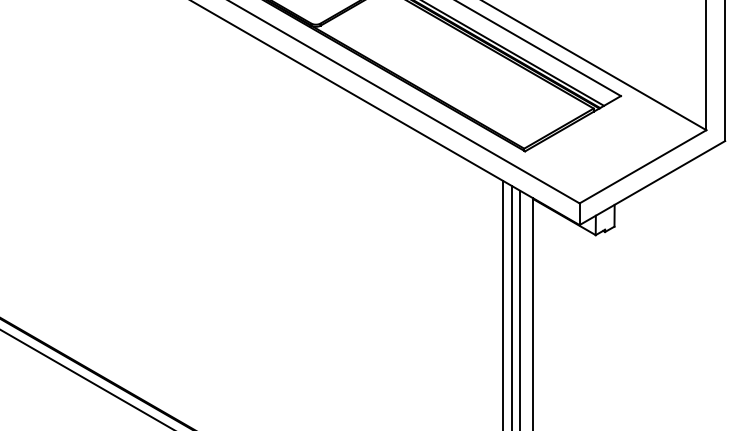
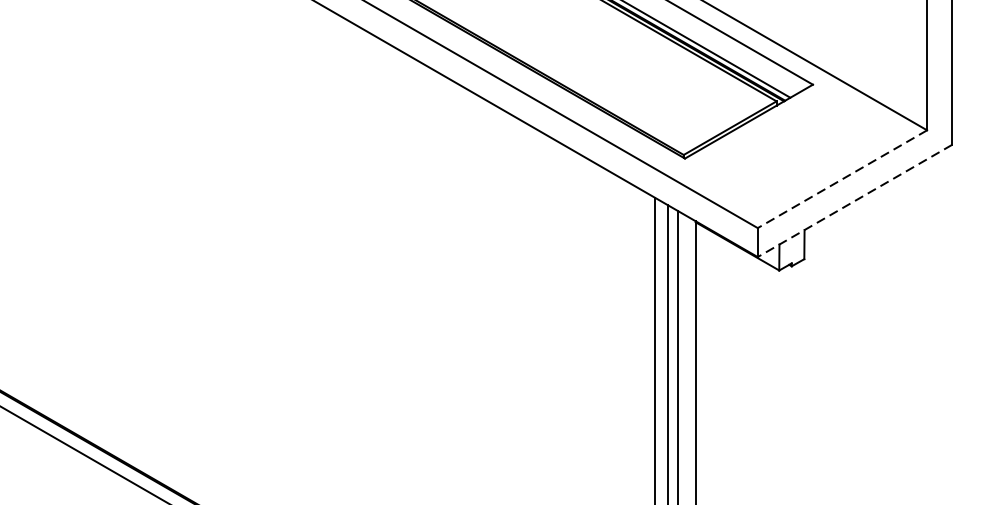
line: (642, 167) -> (841, 180), solid -> dashed
line: (651, 183) -> (853, 201), solid -> dashed

